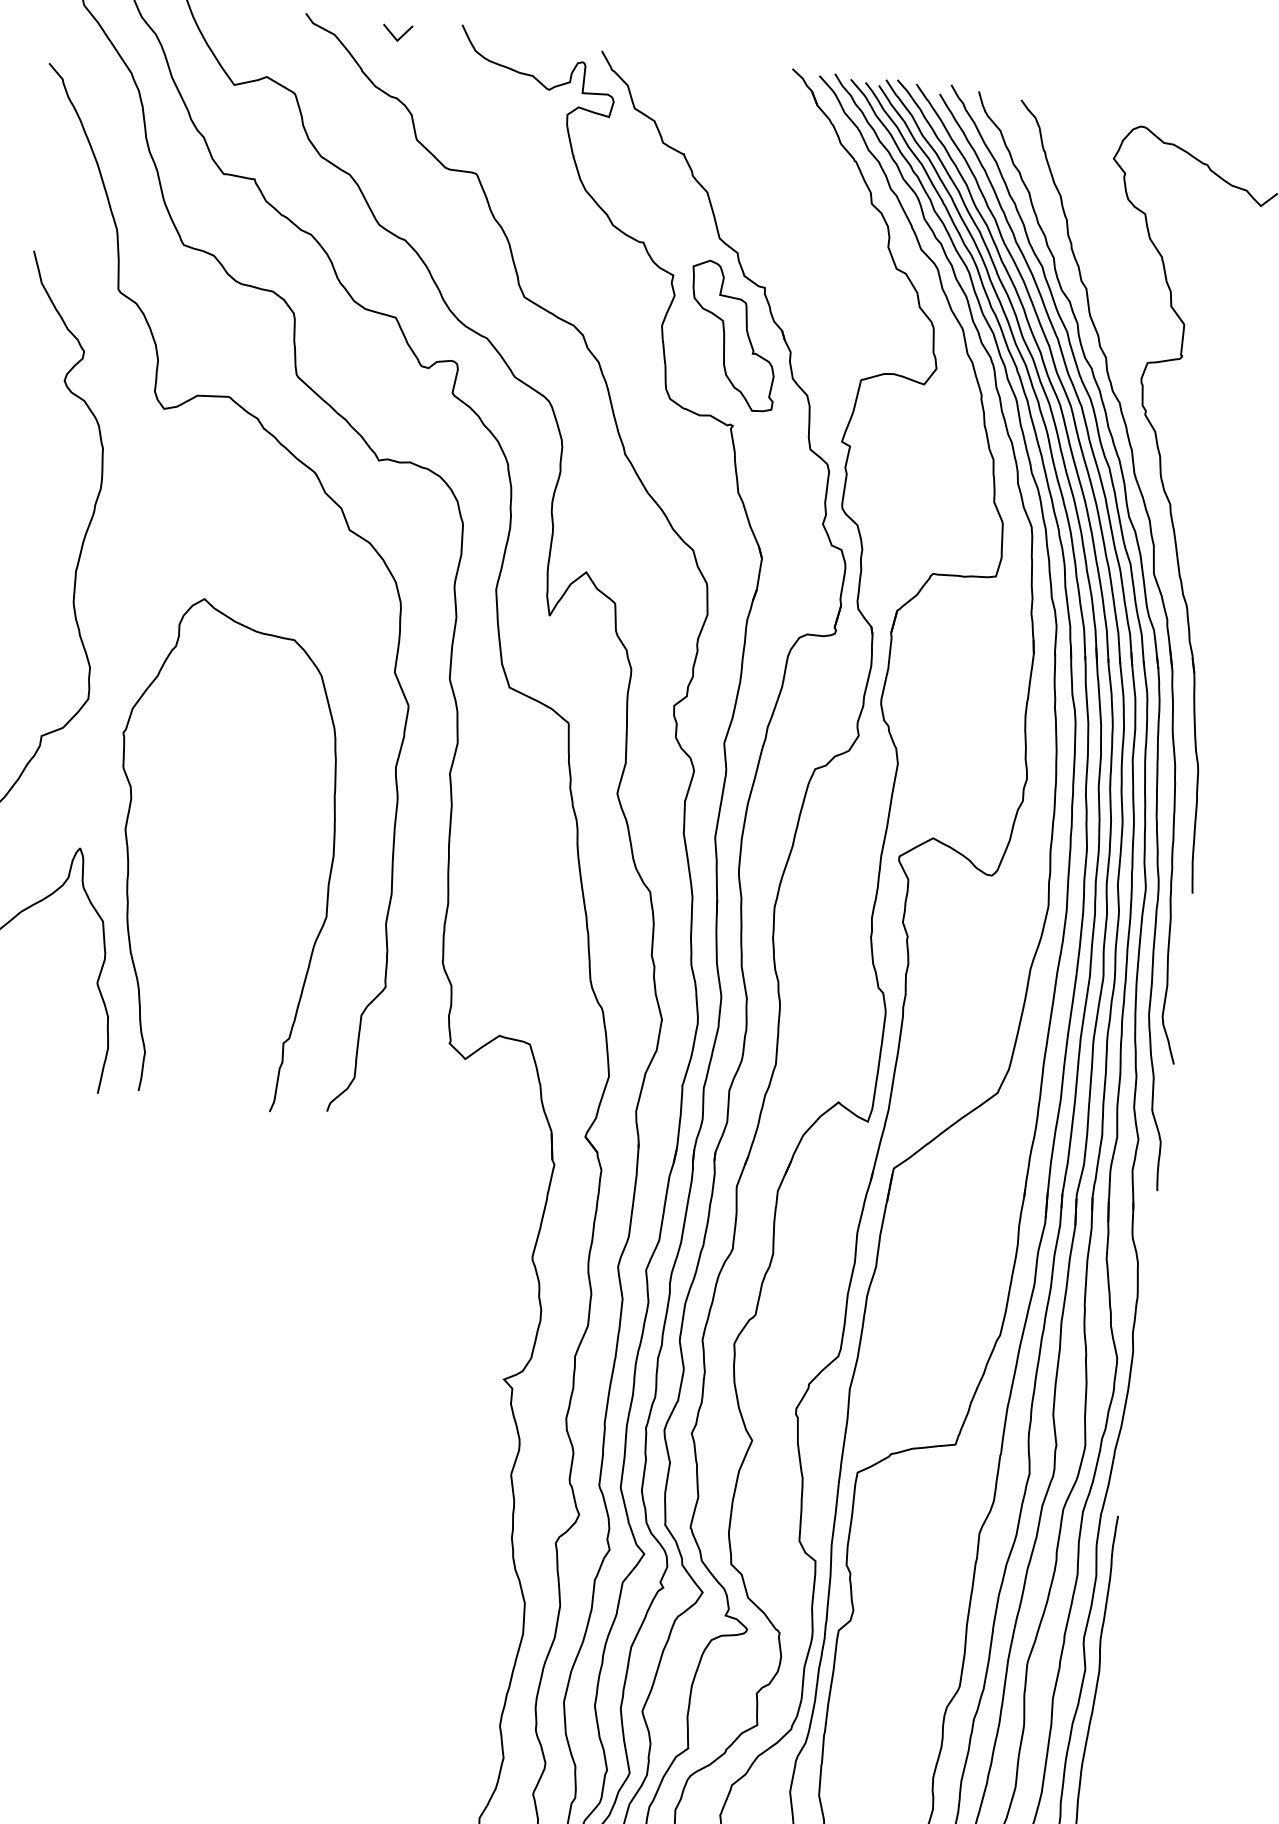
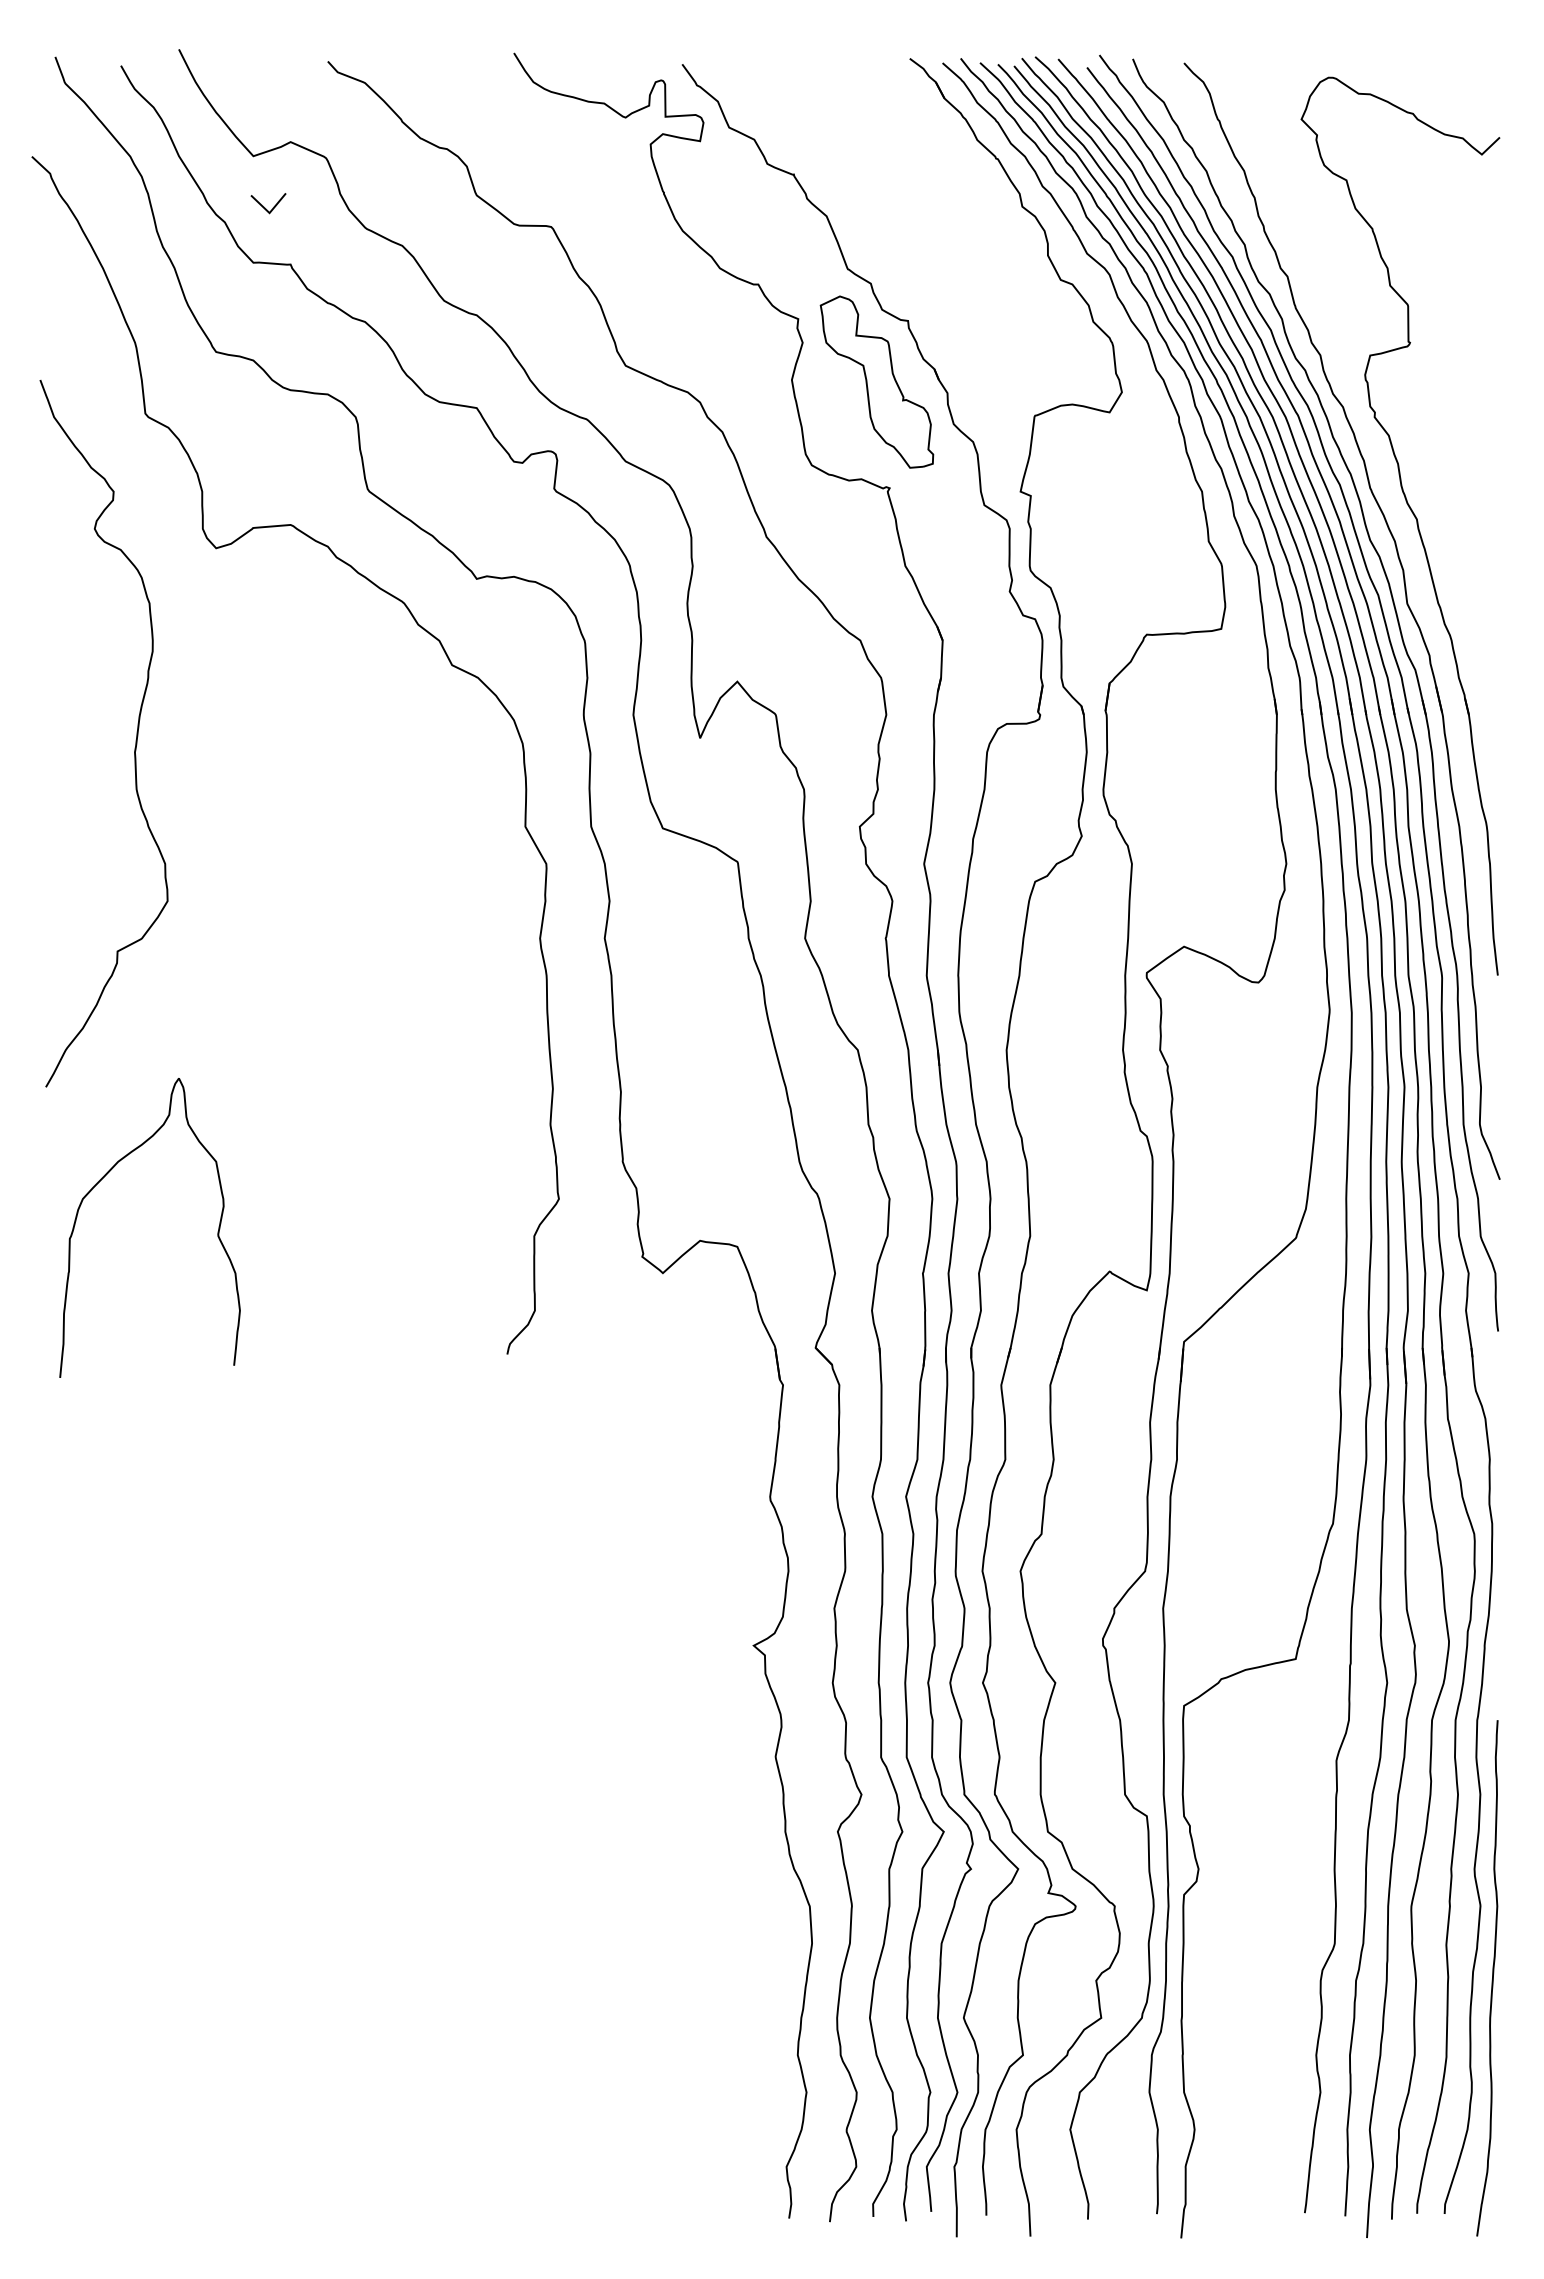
line: (393, 34) -> (264, 206), moved
curve: (128, 855) -> (237, 1080), removed

